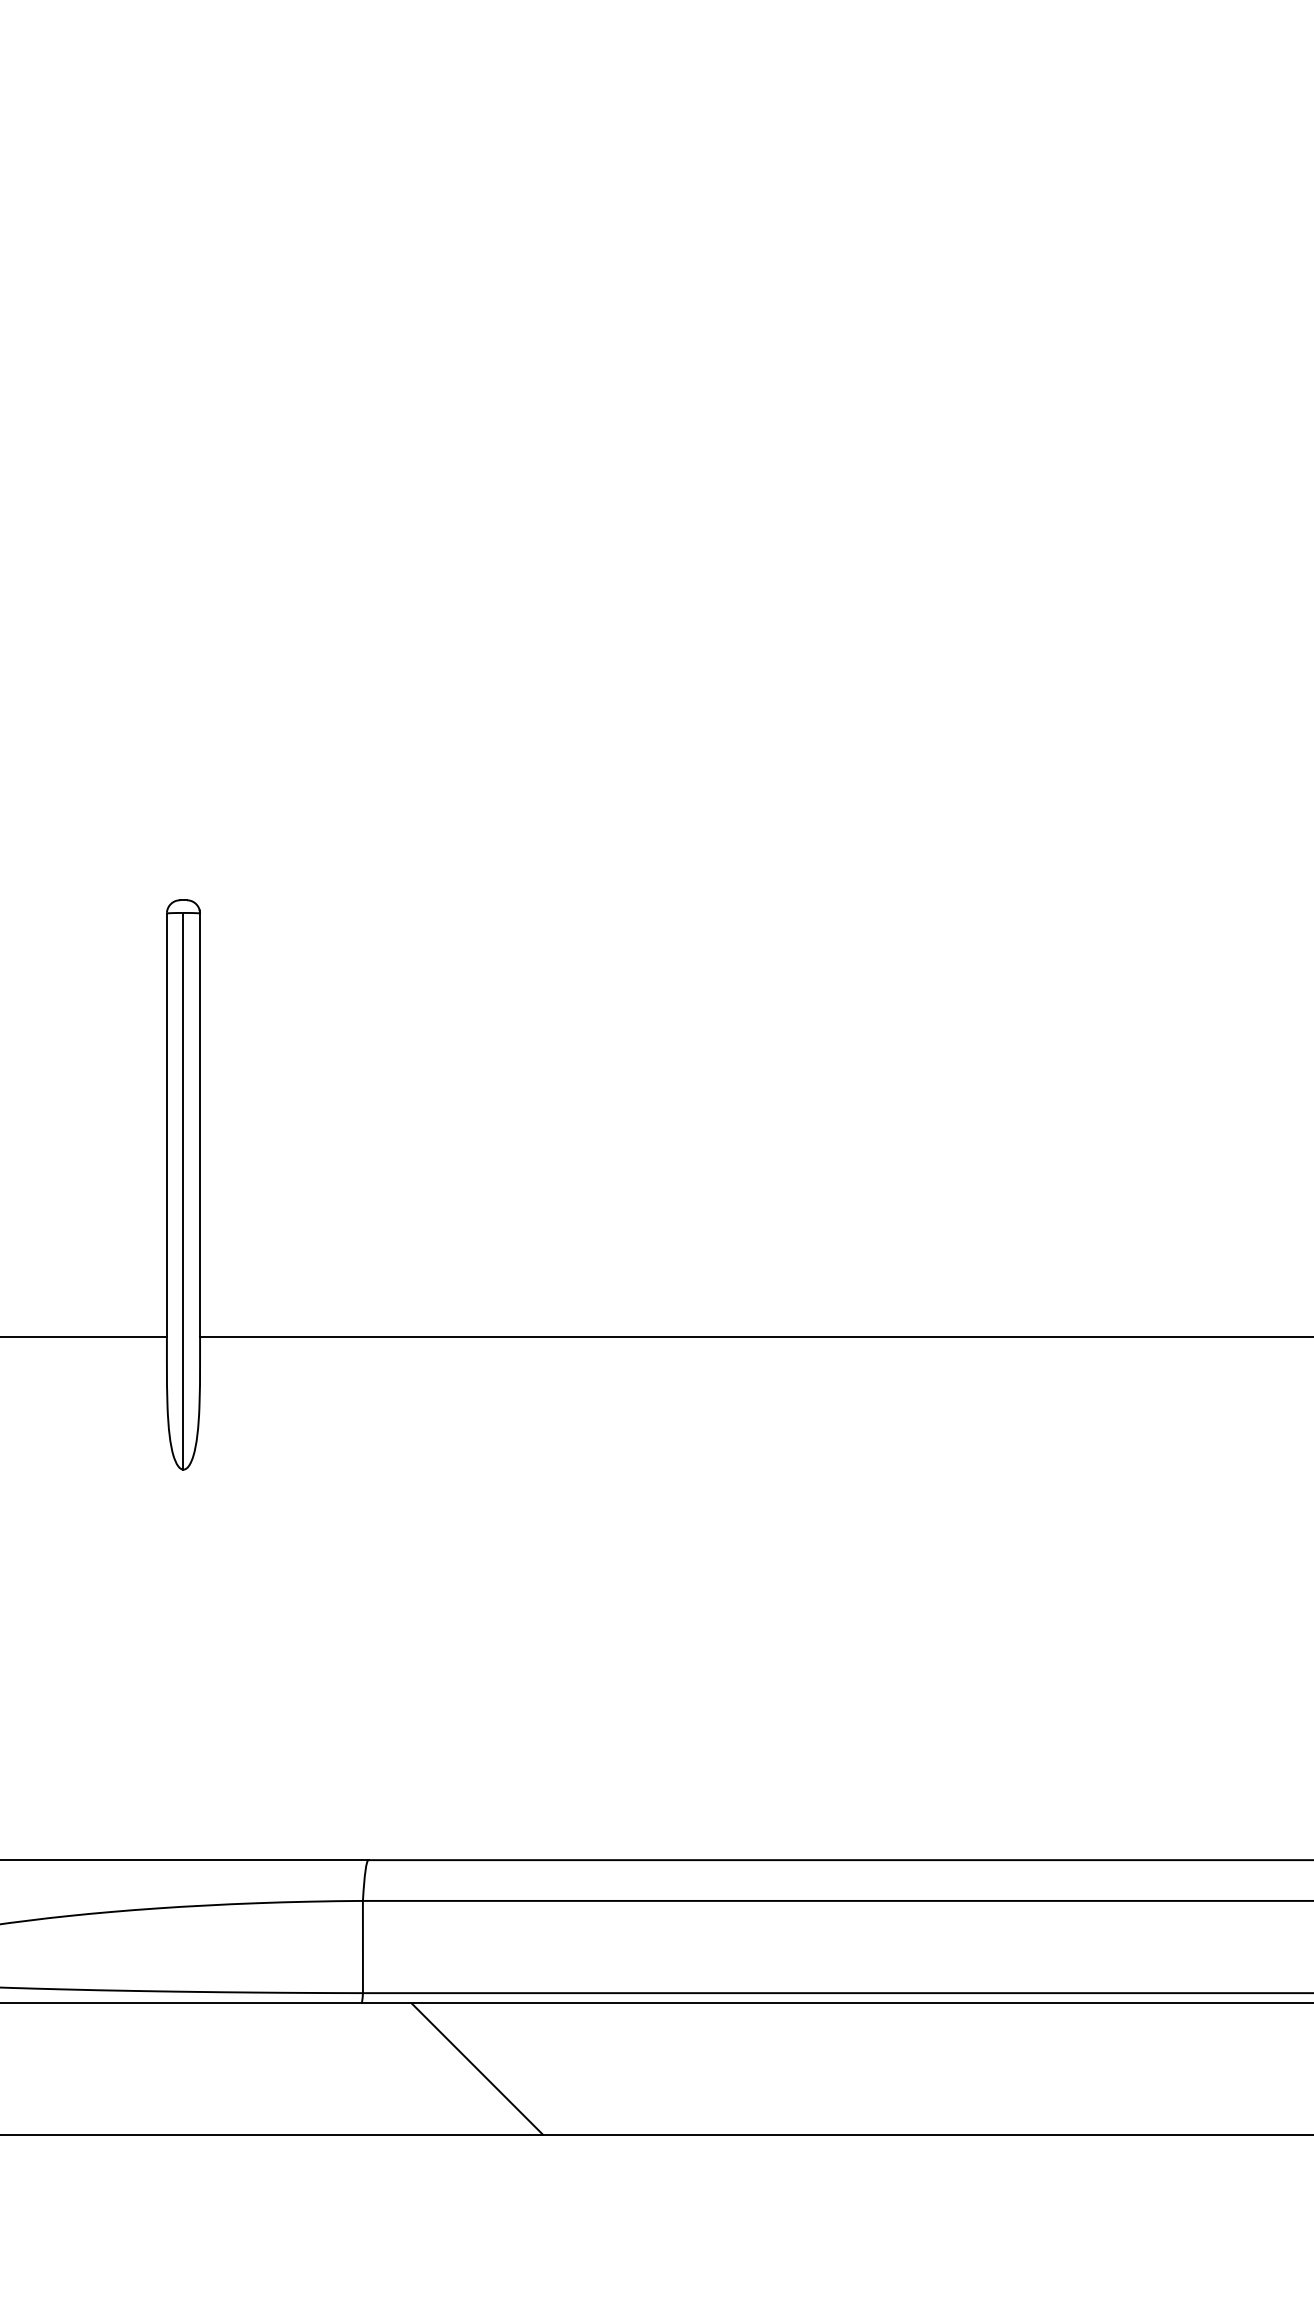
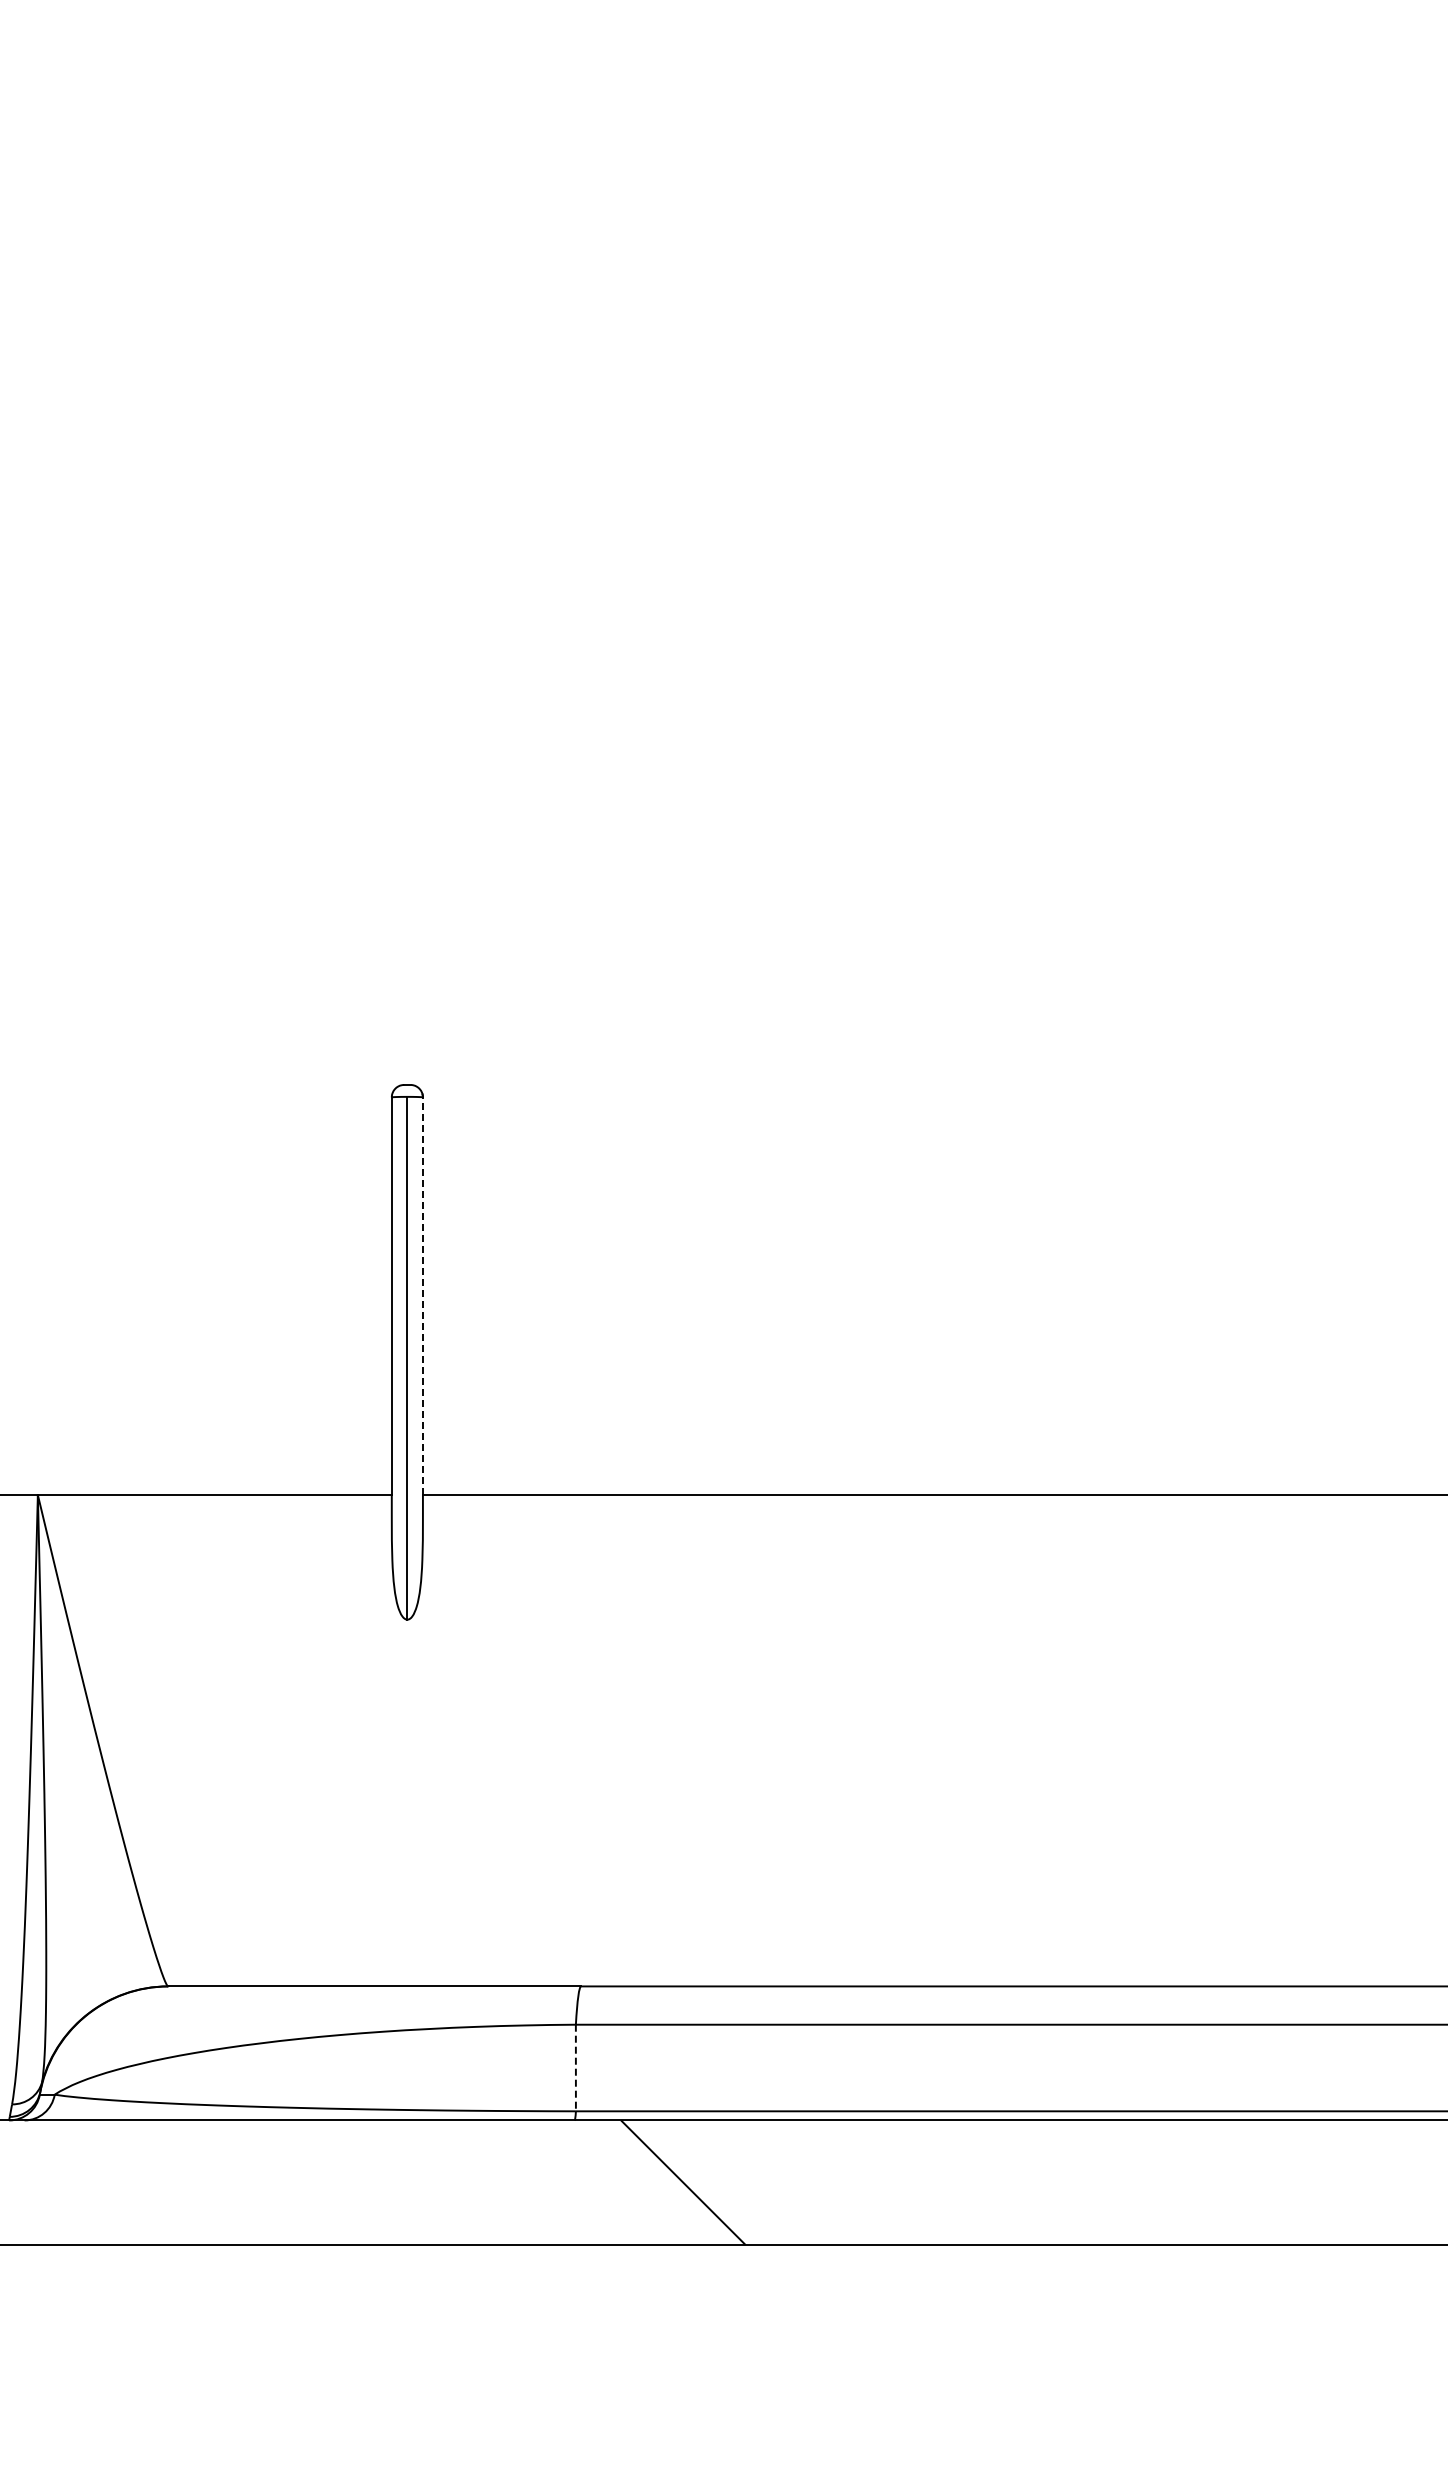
line: (199, 1125) -> (422, 1296), solid -> dashed
line: (362, 1947) -> (575, 2068), solid -> dashed

